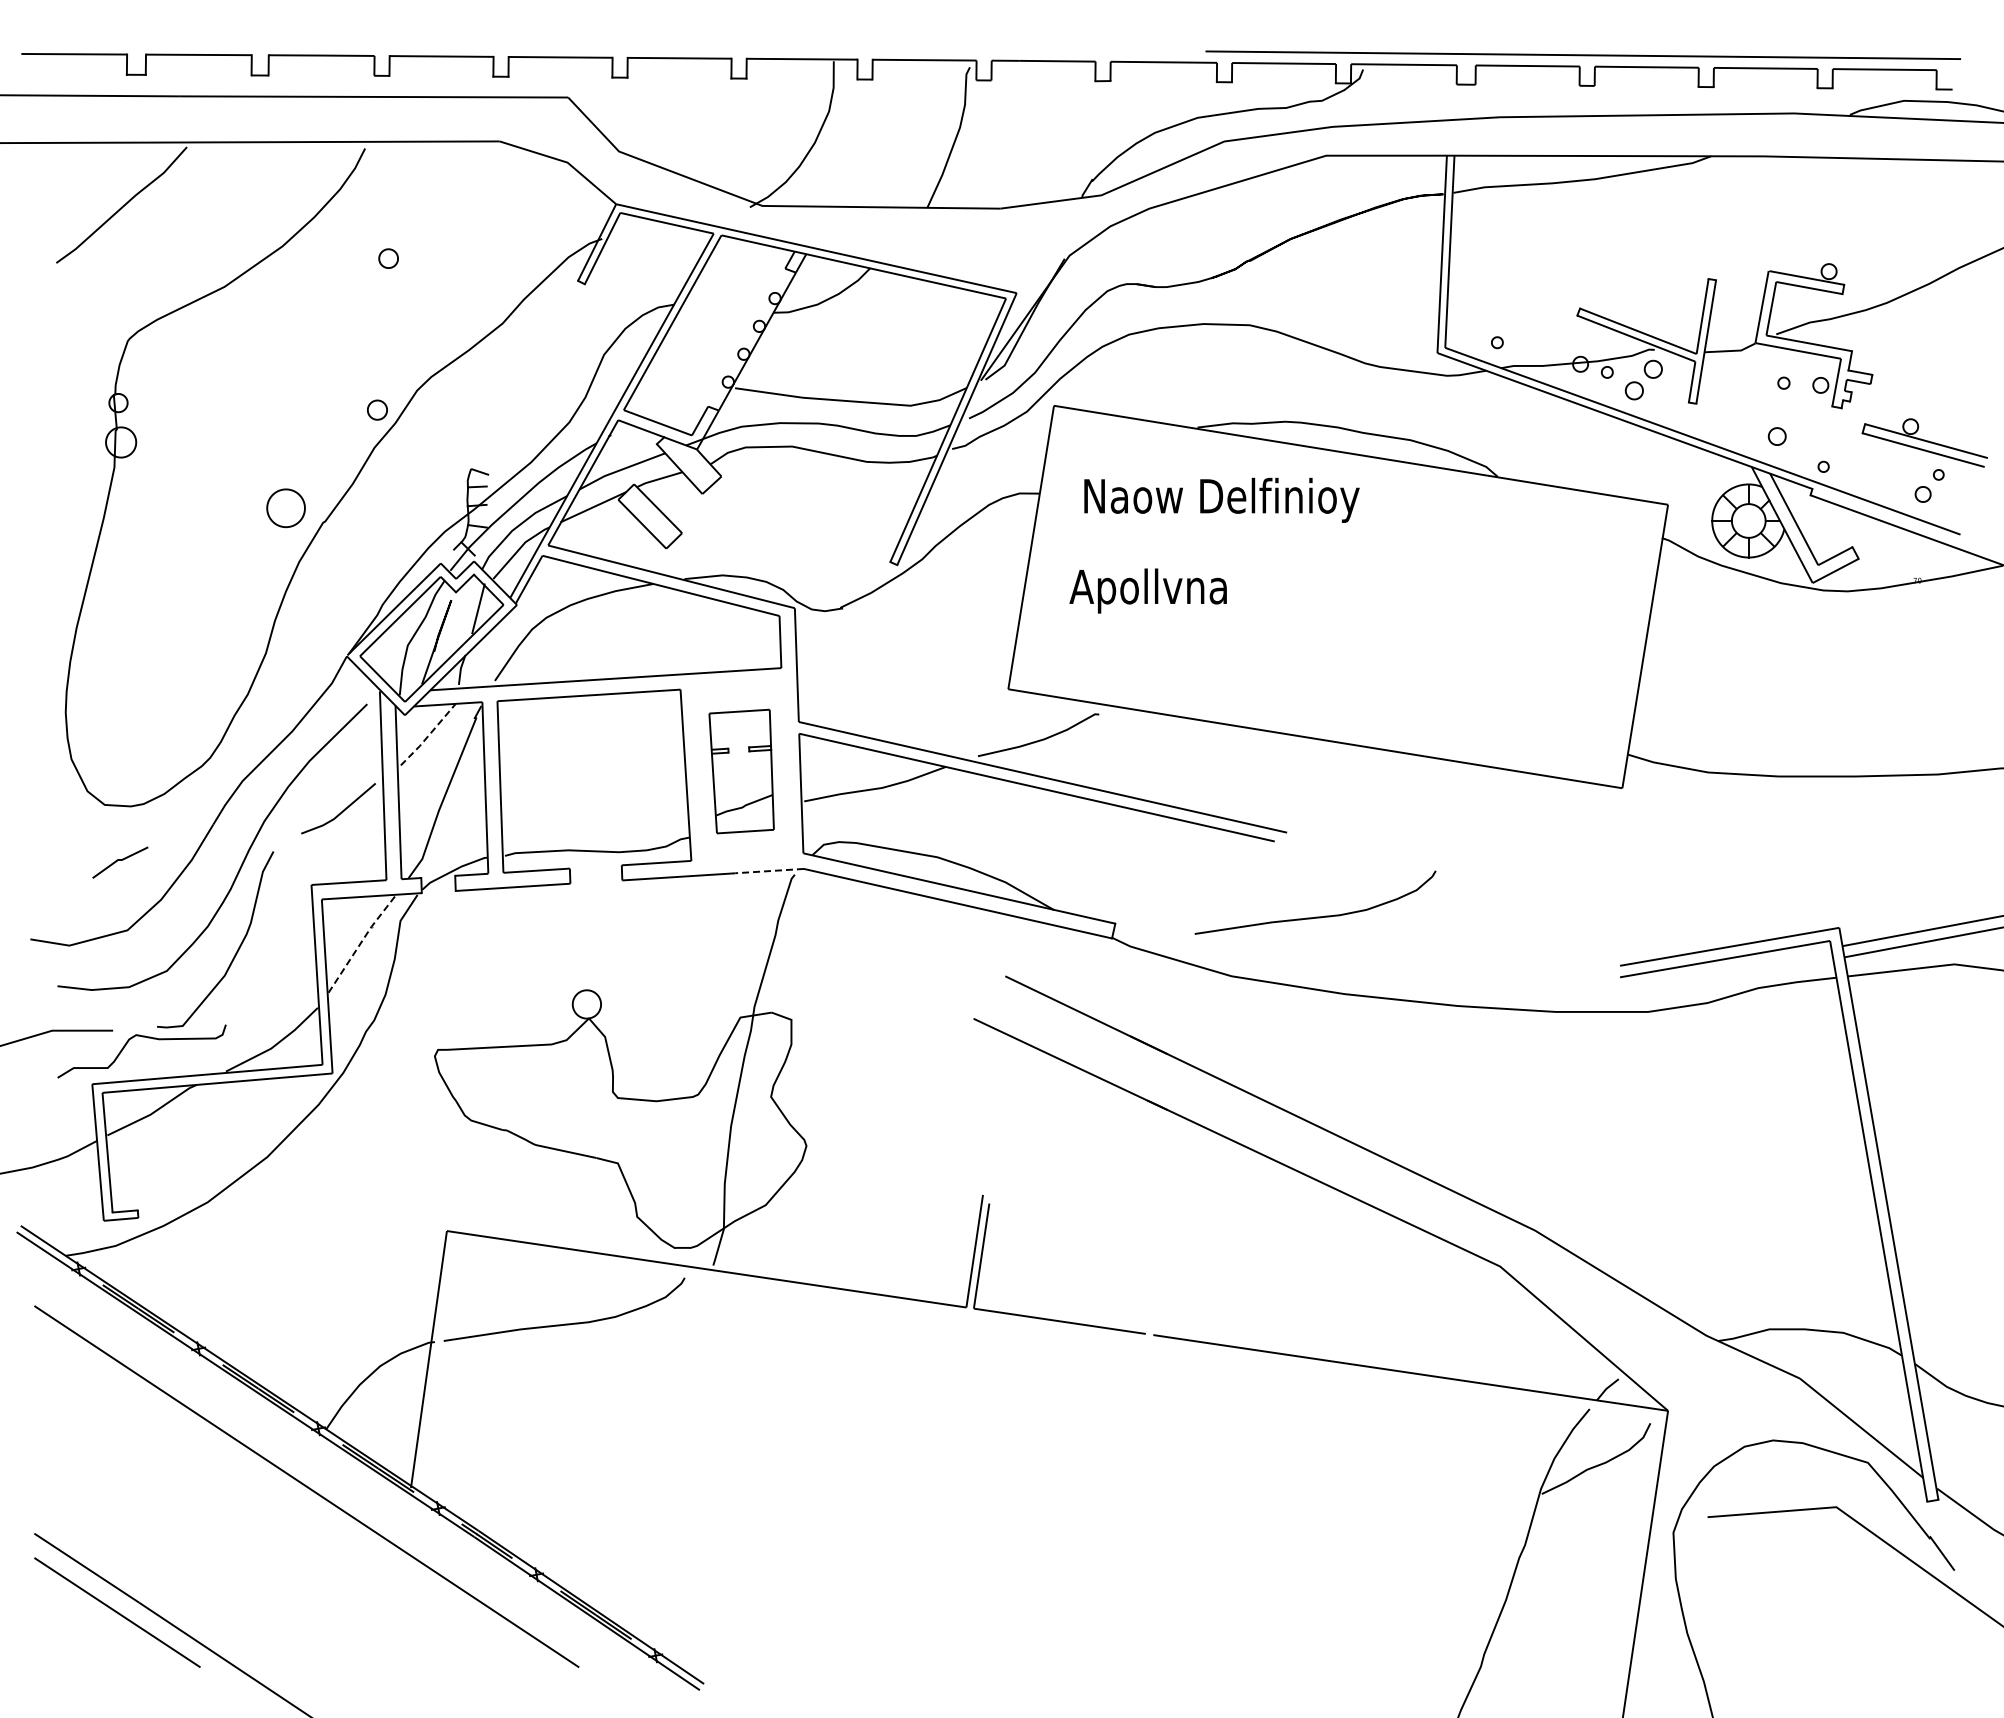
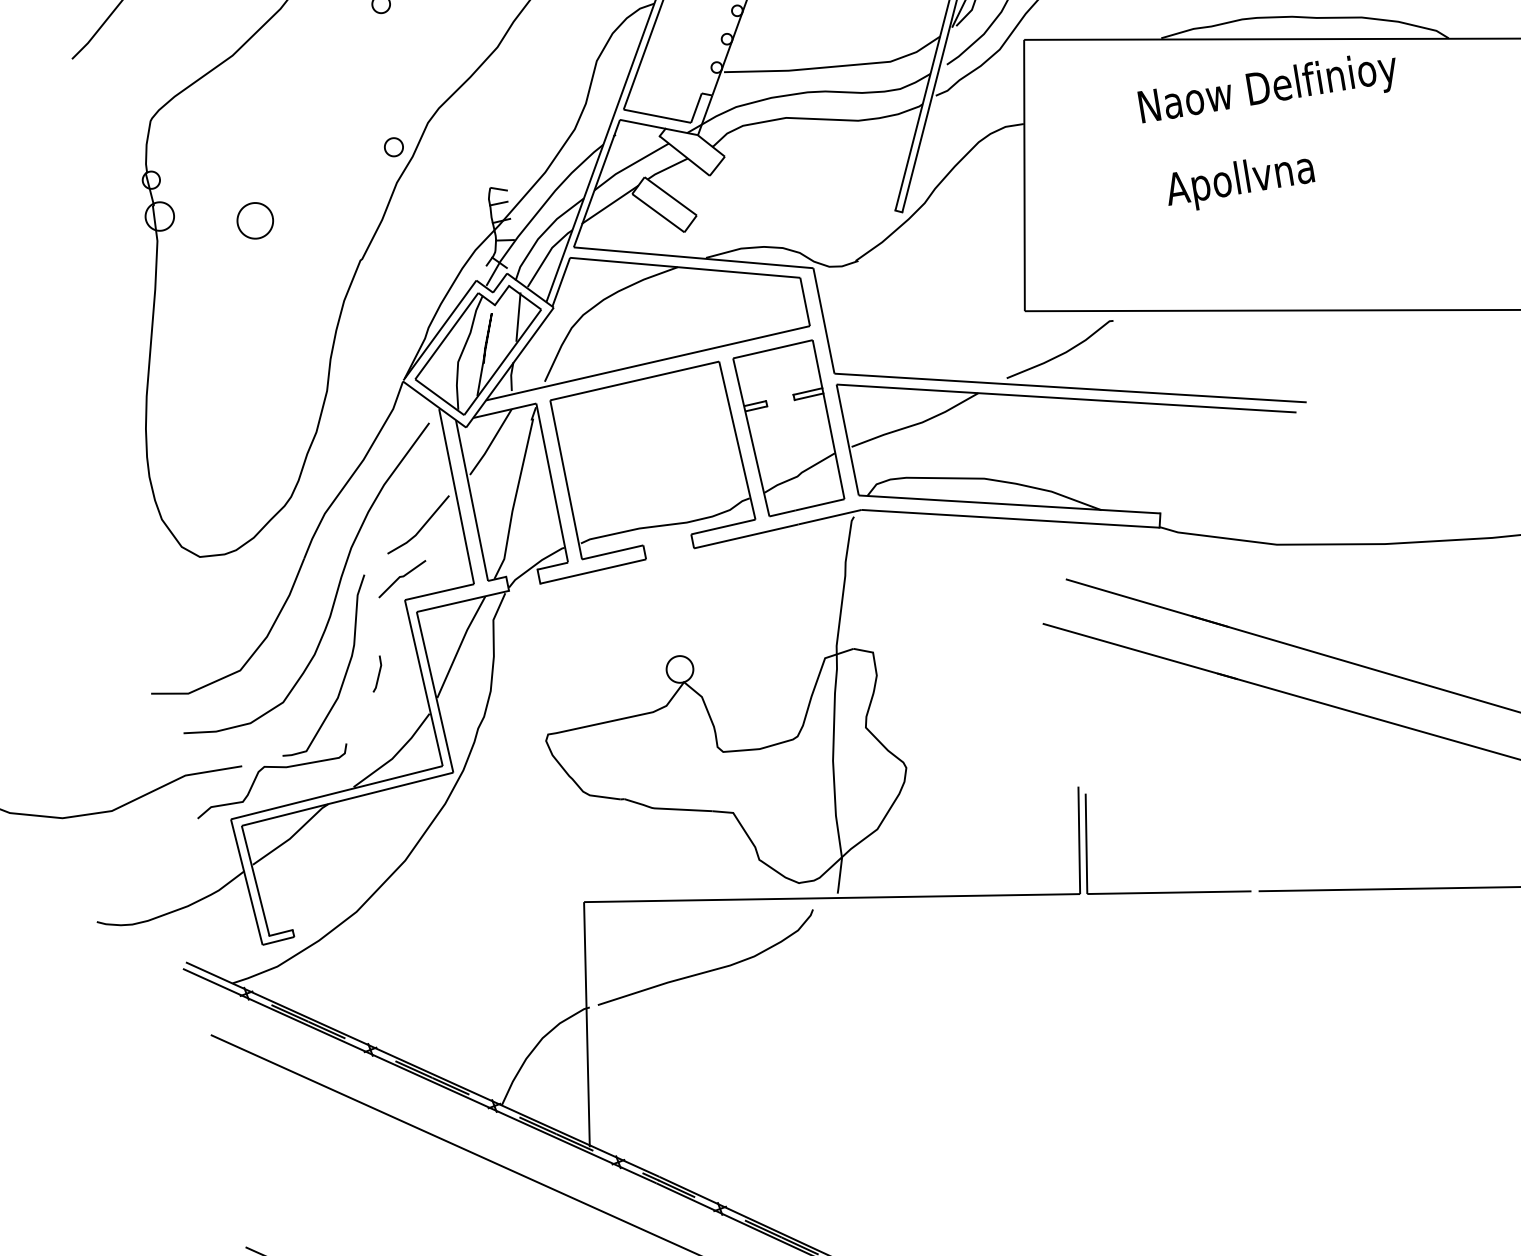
text: (1221, 499) -> (1268, 89), moved
part: (285, 508) -> (254, 221), moved
text: (1147, 590) -> (1239, 181), moved
line: (428, 735) -> (491, 442), dashed -> solid
part: (741, 771) -> (788, 428), size x1.43
line: (120, 860) -> (402, 577), moved
line: (770, 871) -> (830, 517), dashed -> solid
curve: (1315, 916) -> (1345, 476), removed
line: (361, 941) -> (460, 645), dashed -> solid
line: (270, 958) -> (377, 674), added

